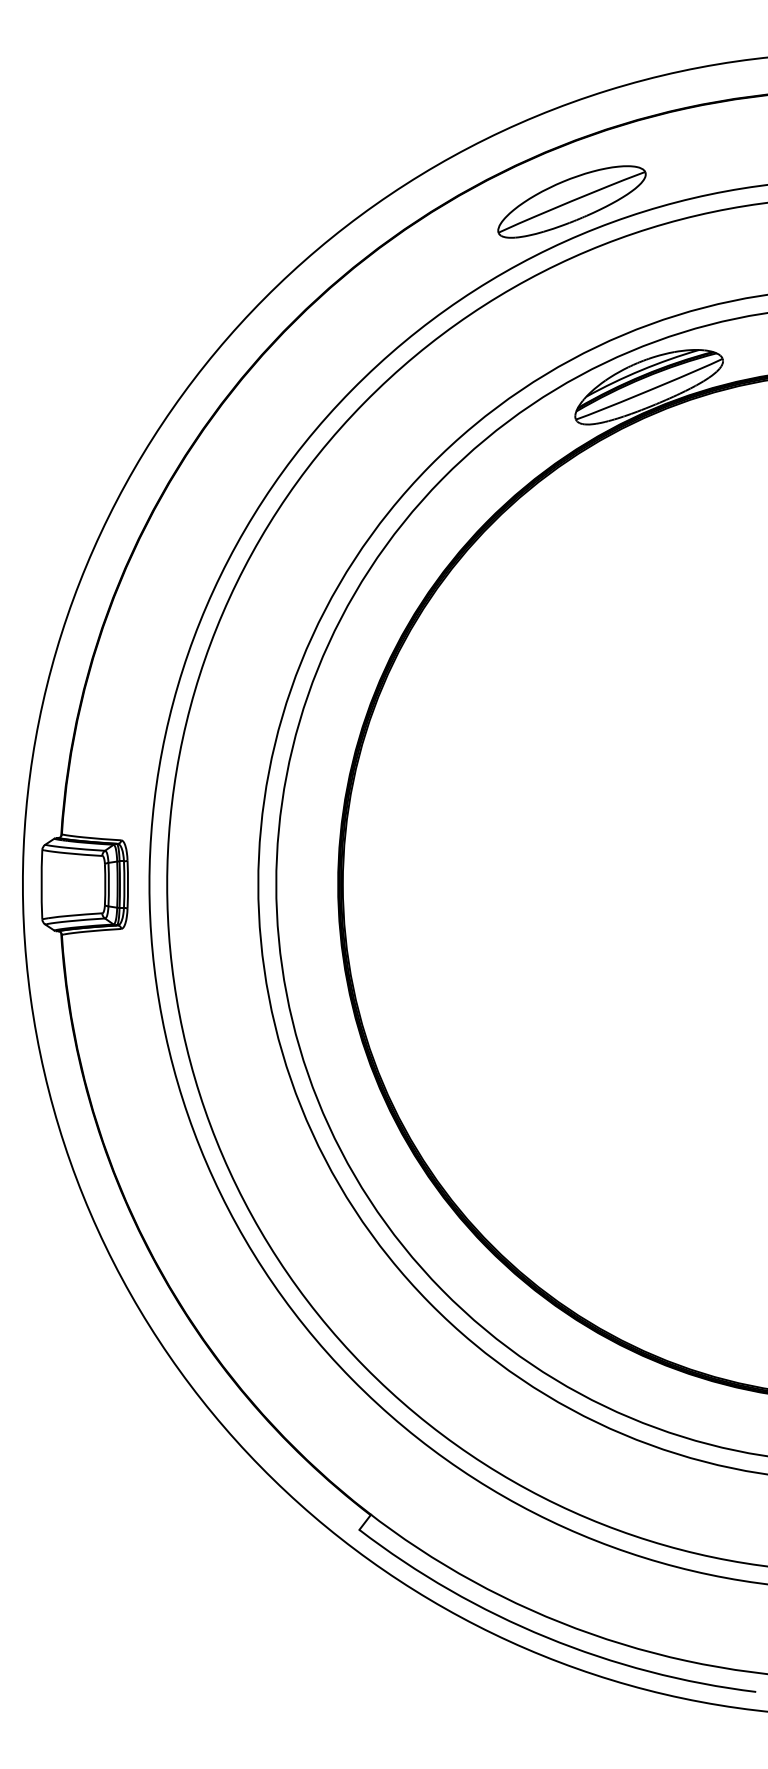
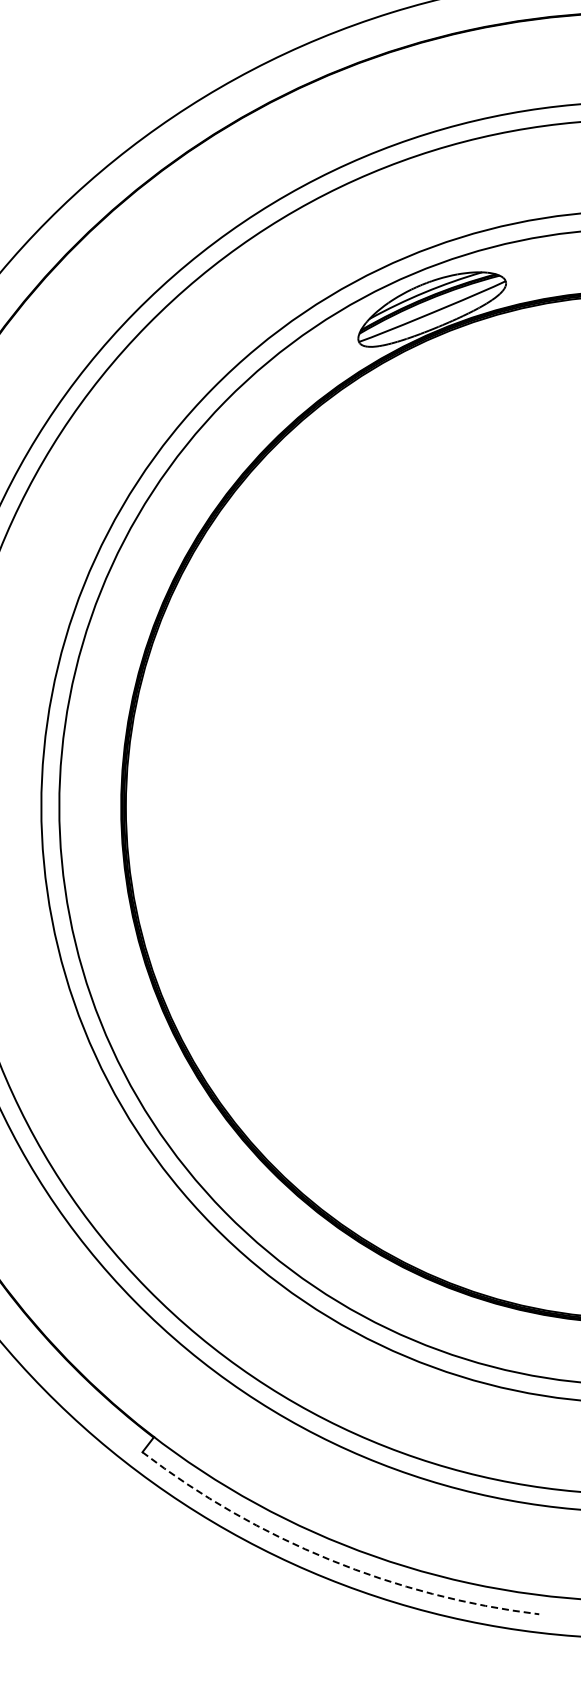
part: (571, 201) -> (354, 123), removed
arc: (546, 1637) -> (329, 1559), solid -> dashed

